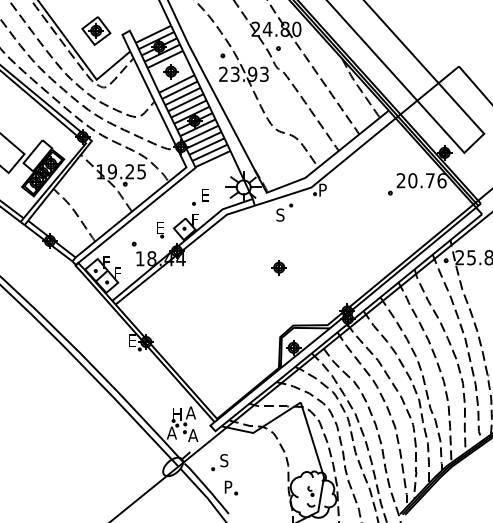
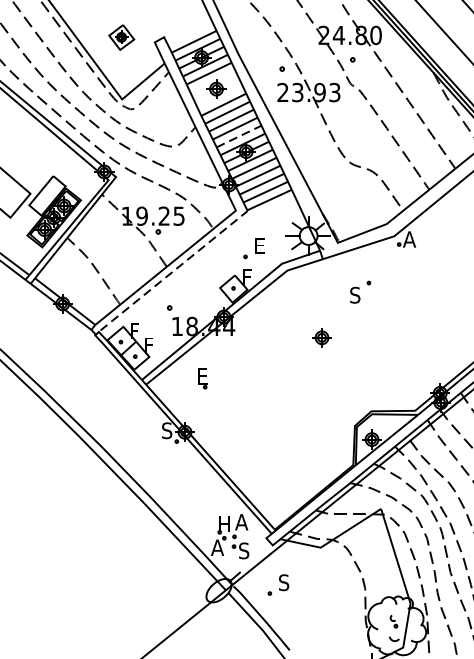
part: (96, 30) -> (121, 36), size x0.7
line: (188, 109) -> (238, 137), solid -> dashed
text: (323, 189) -> (409, 238), P -> A
part: (284, 212) -> (360, 291), moved
line: (133, 217) -> (168, 274), solid -> dashed
part: (160, 230) -> (203, 379), moved
part: (278, 267) -> (321, 337), moved
text: (132, 340) -> (167, 430), E -> S
text: (193, 435) -> (244, 550), A -> S
part: (231, 487) -> (293, 616), removed

